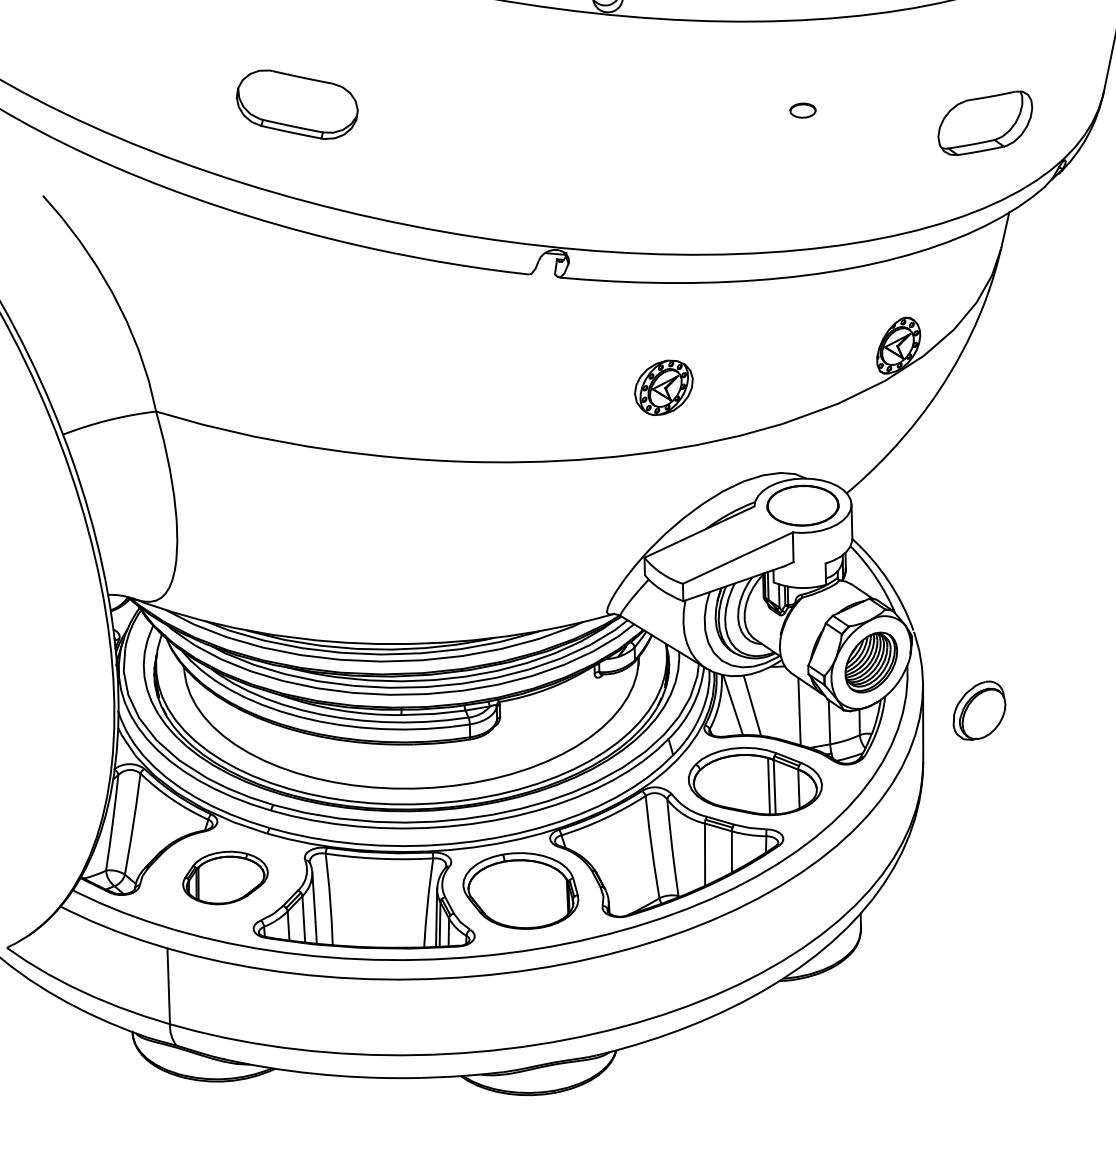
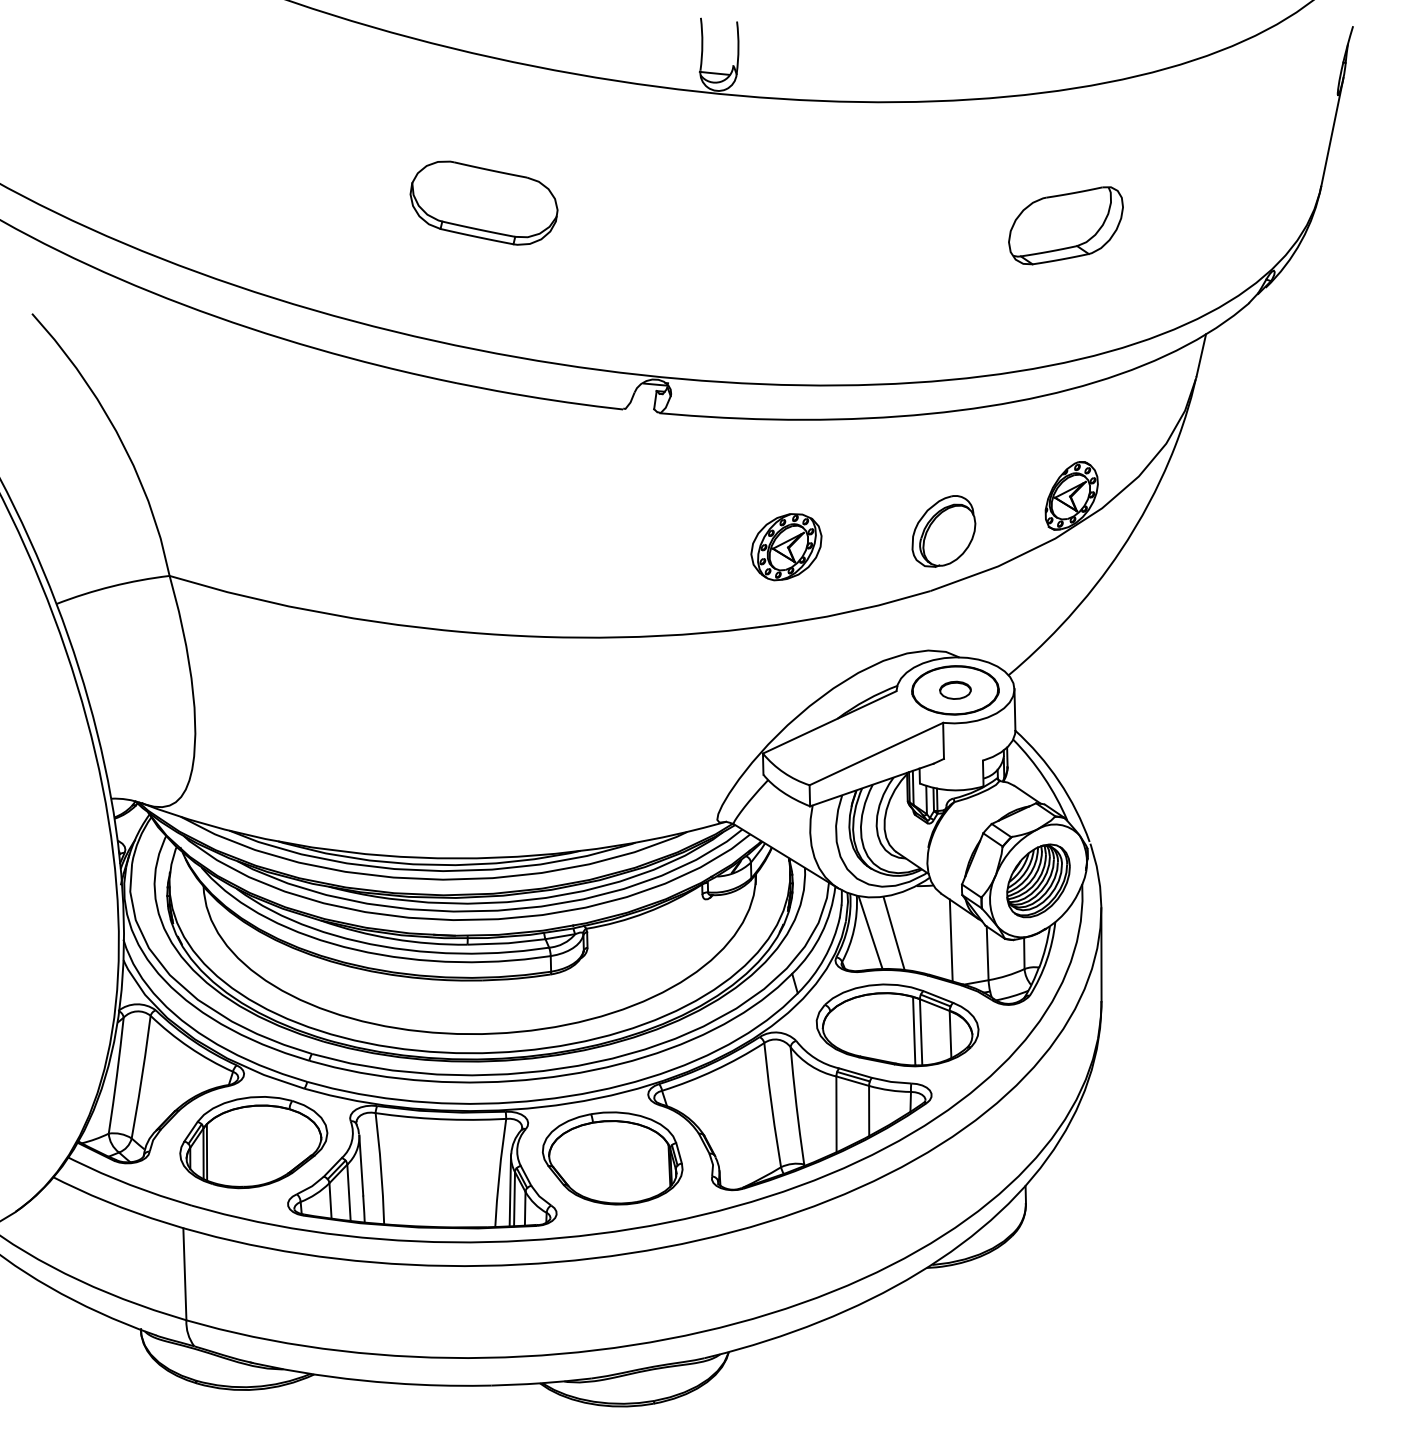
part: (296, 104) -> (483, 202), moved
part: (803, 109) -> (955, 689), moved
part: (984, 123) -> (1065, 225), moved
part: (979, 710) -> (943, 531), moved
part: (225, 877) -> (253, 1142), size x1.43

